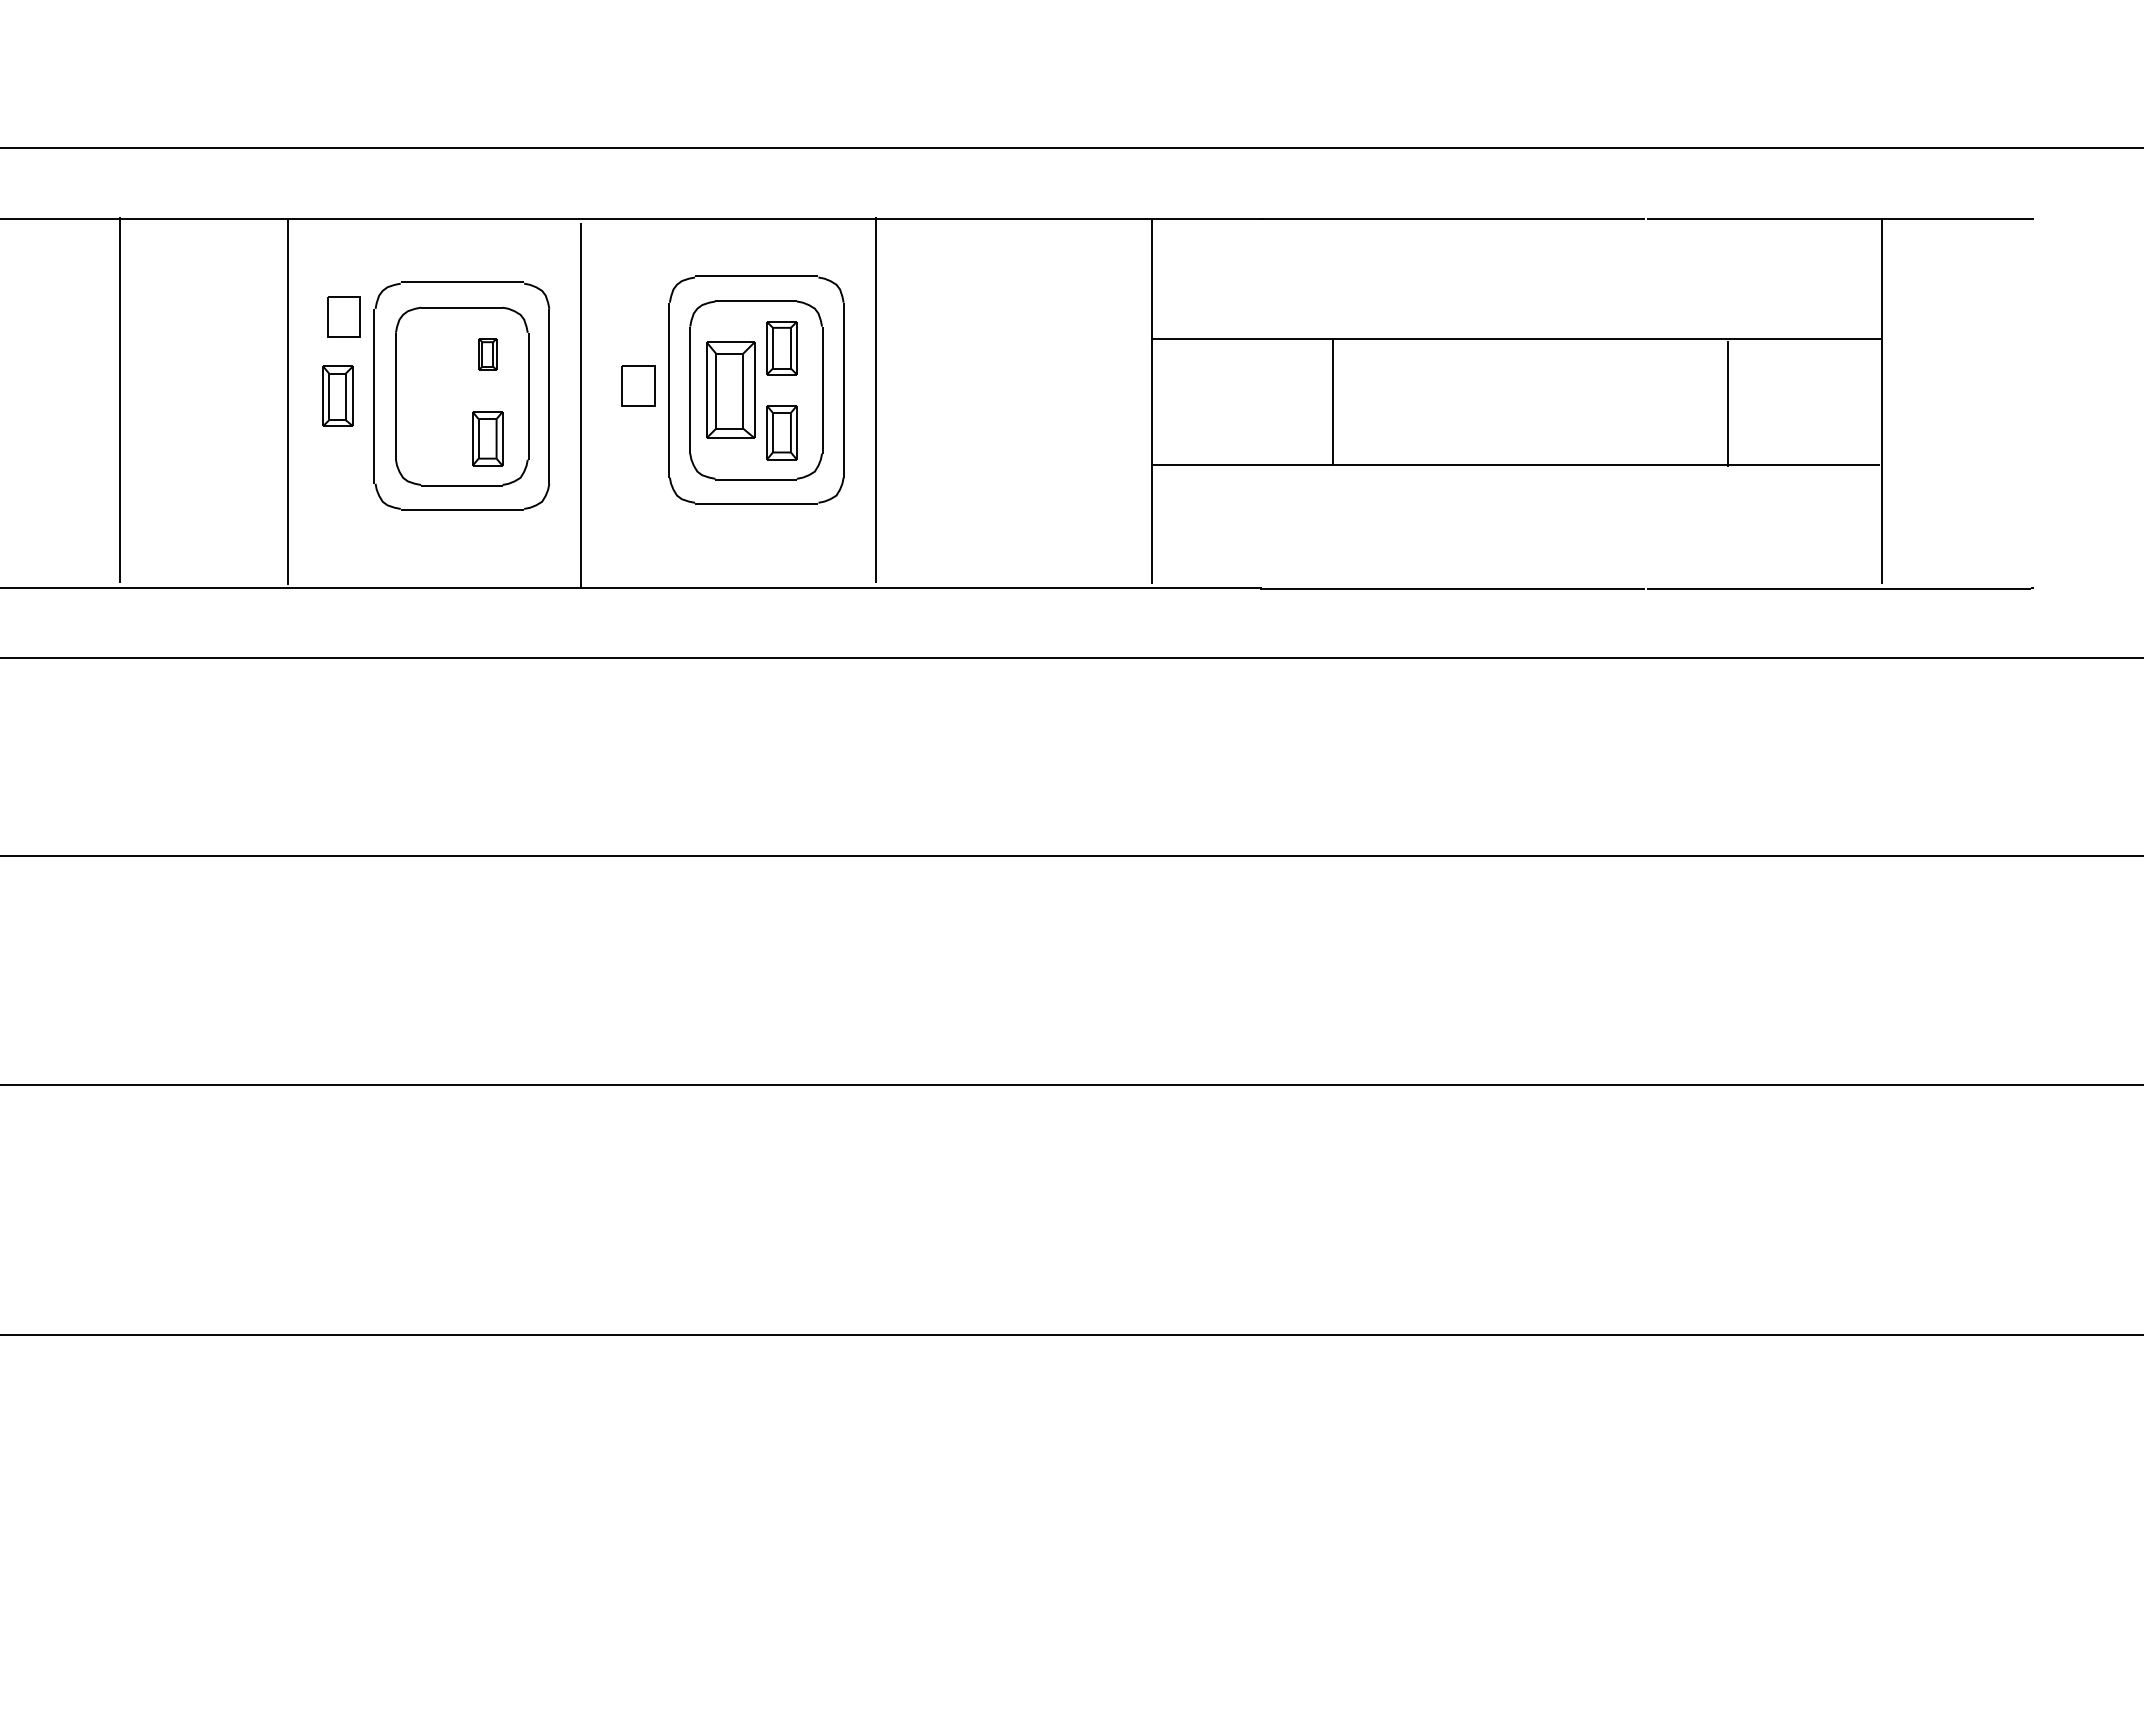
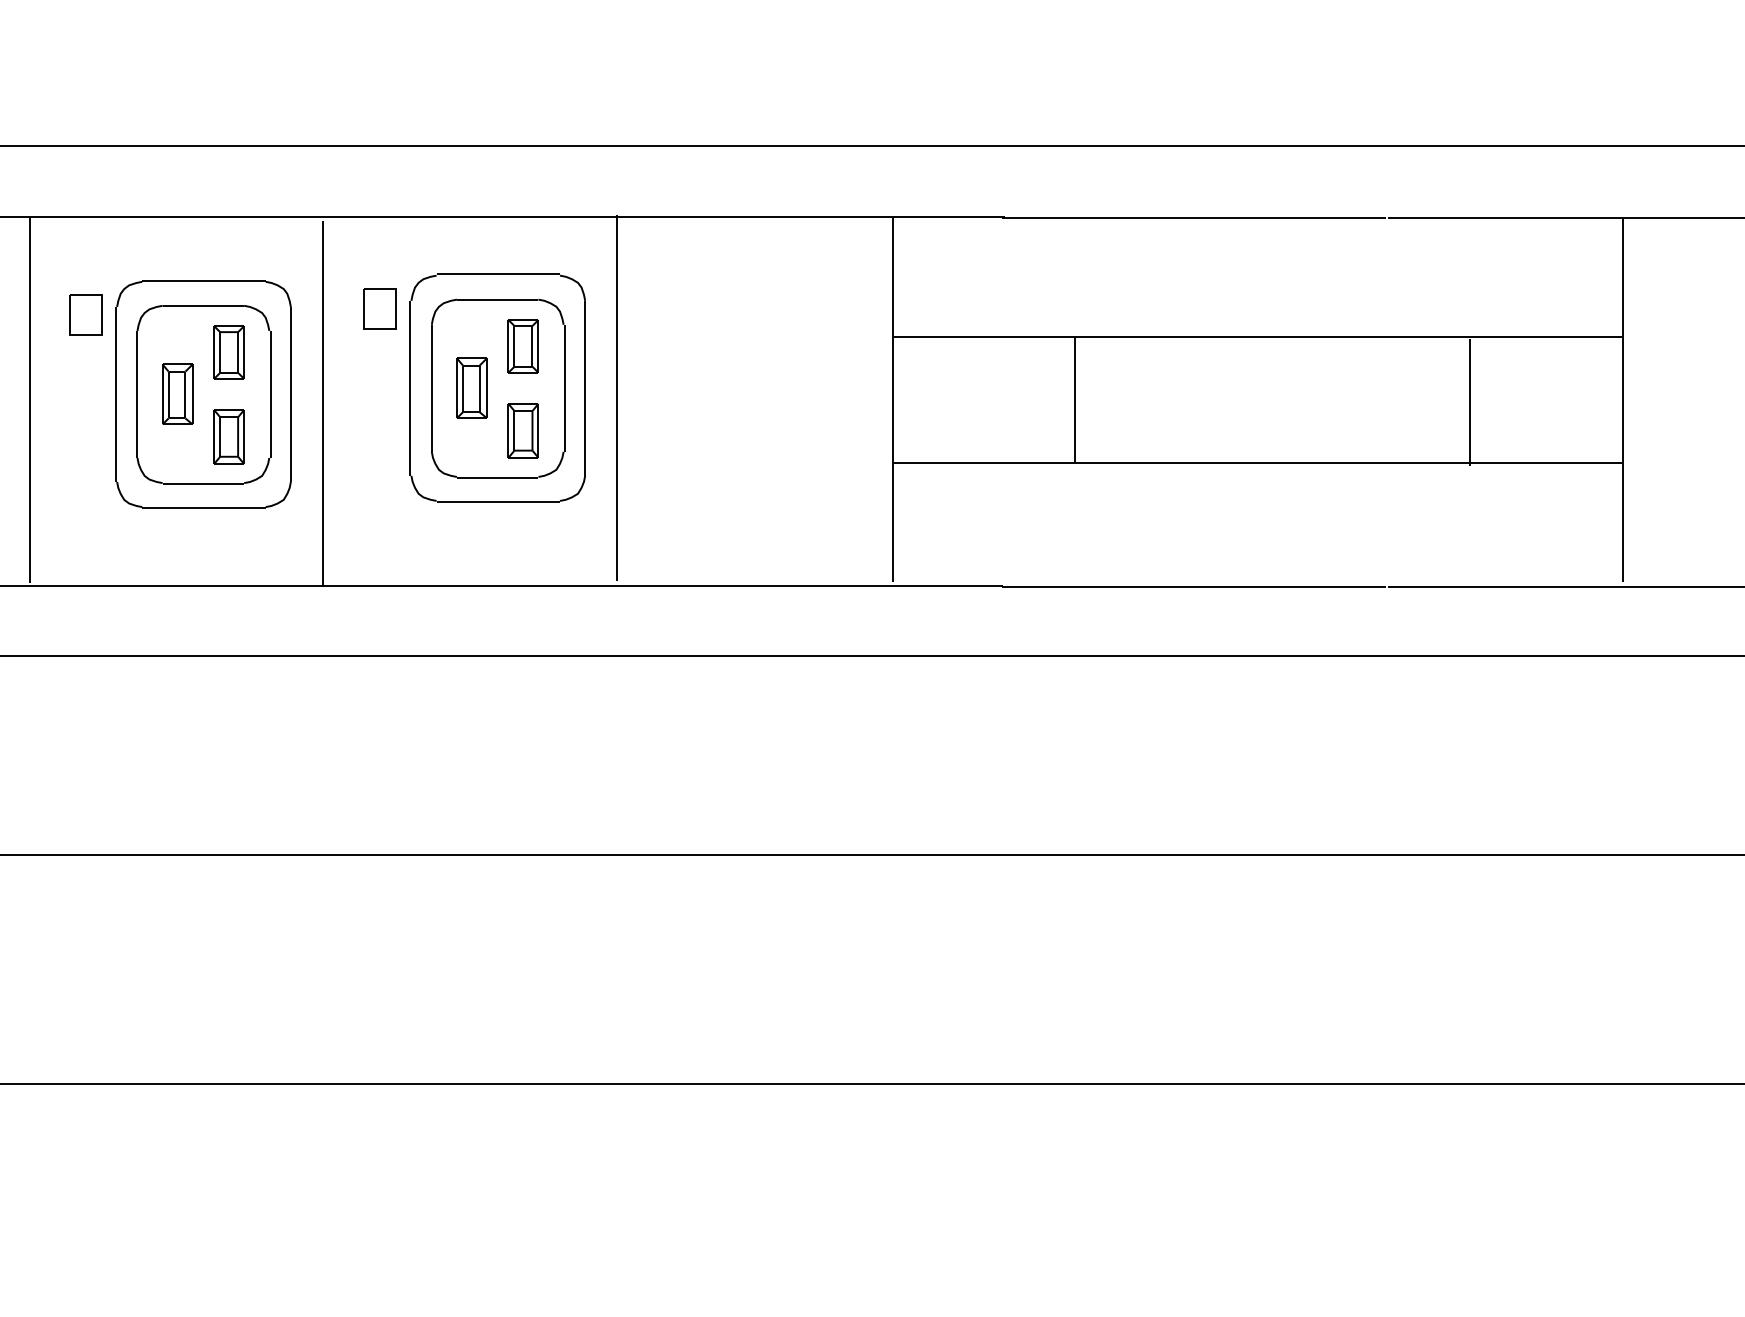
part: (487, 354) -> (229, 352), size x1.67
part: (638, 385) -> (380, 308), moved
part: (729, 389) -> (471, 387), size x0.62
part: (337, 395) -> (177, 393), moved

